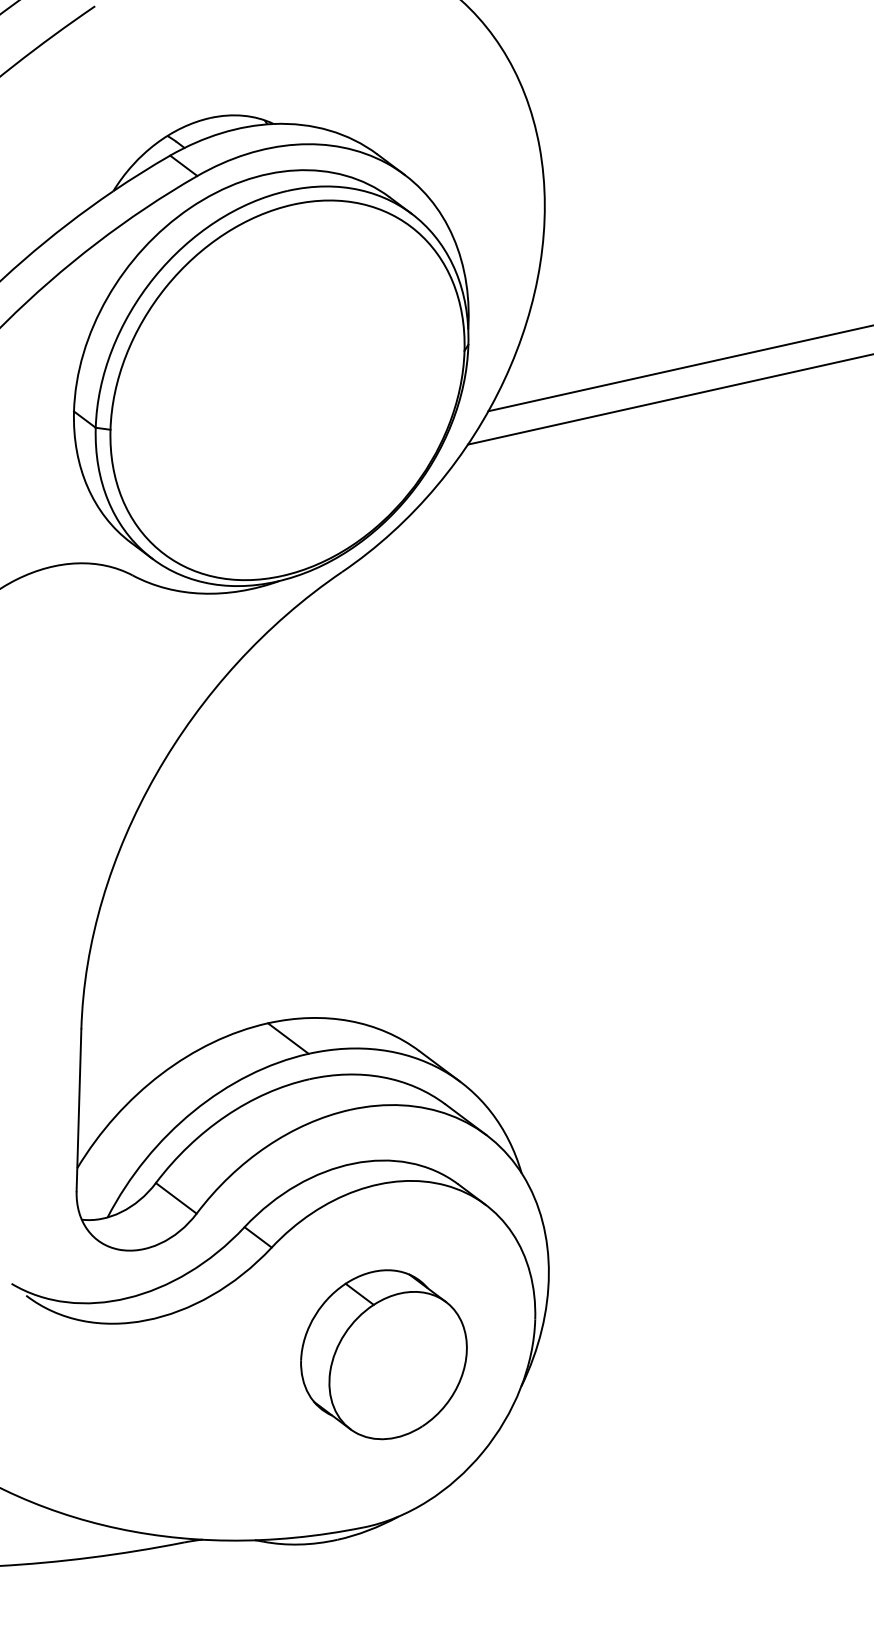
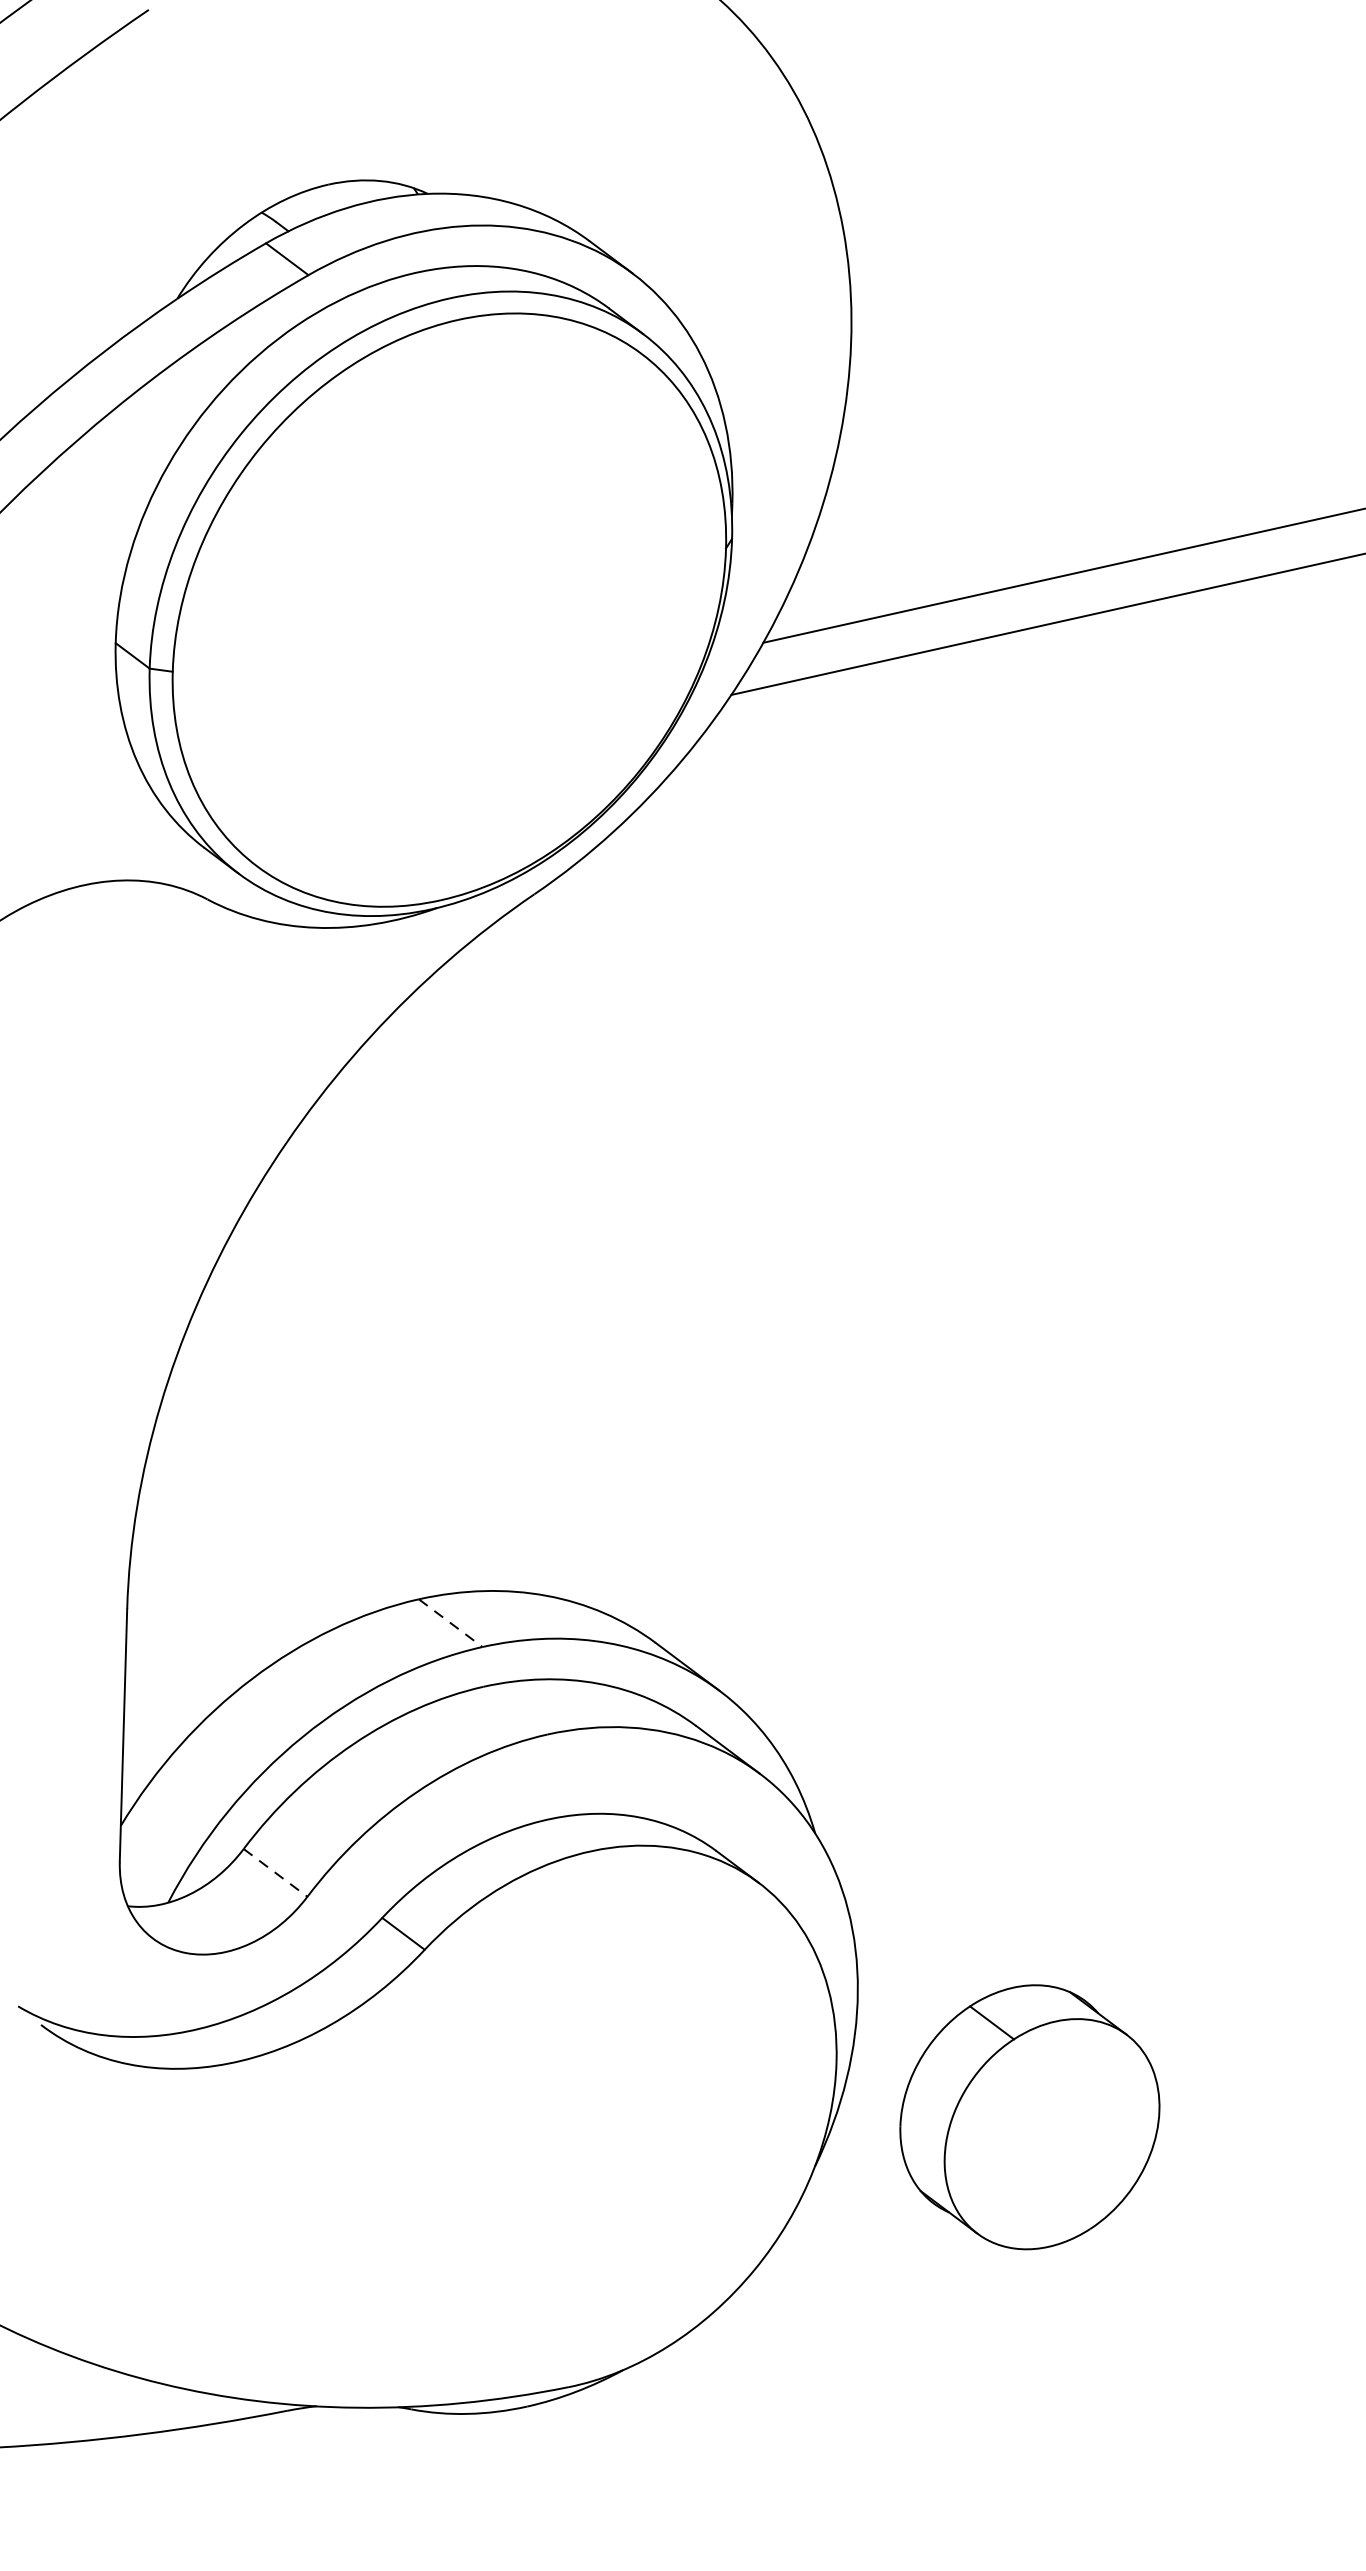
line: (288, 1038) -> (450, 1623), solid -> dashed
line: (176, 1198) -> (275, 1873), solid -> dashed
part: (383, 1354) -> (1029, 2116), moved

